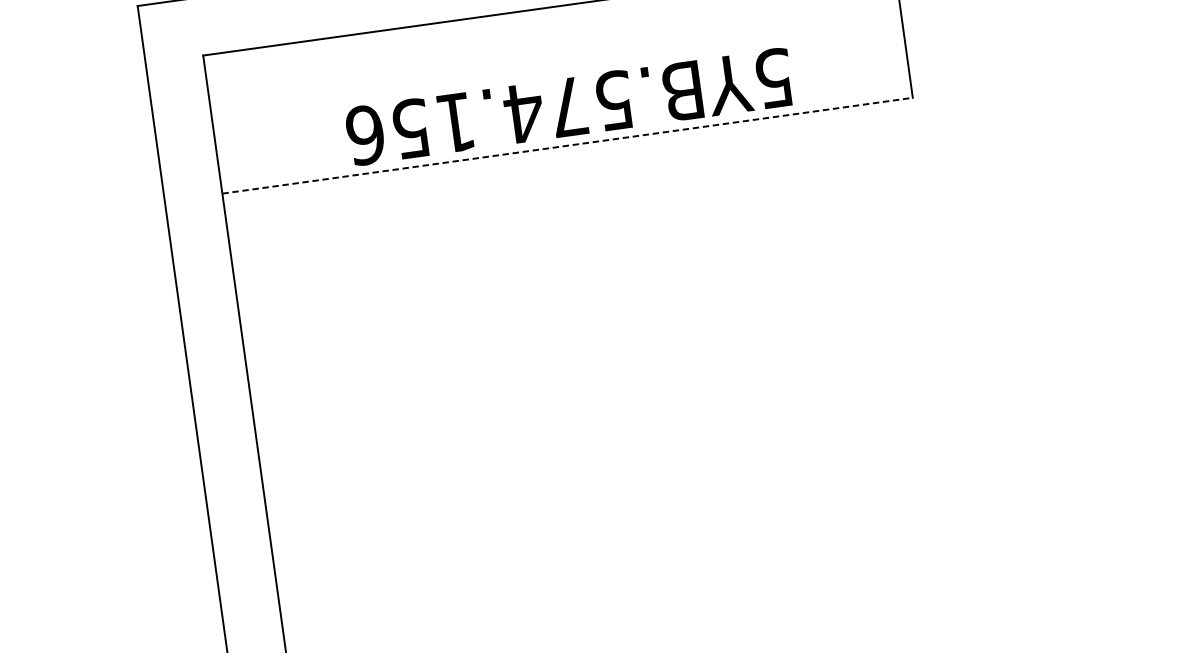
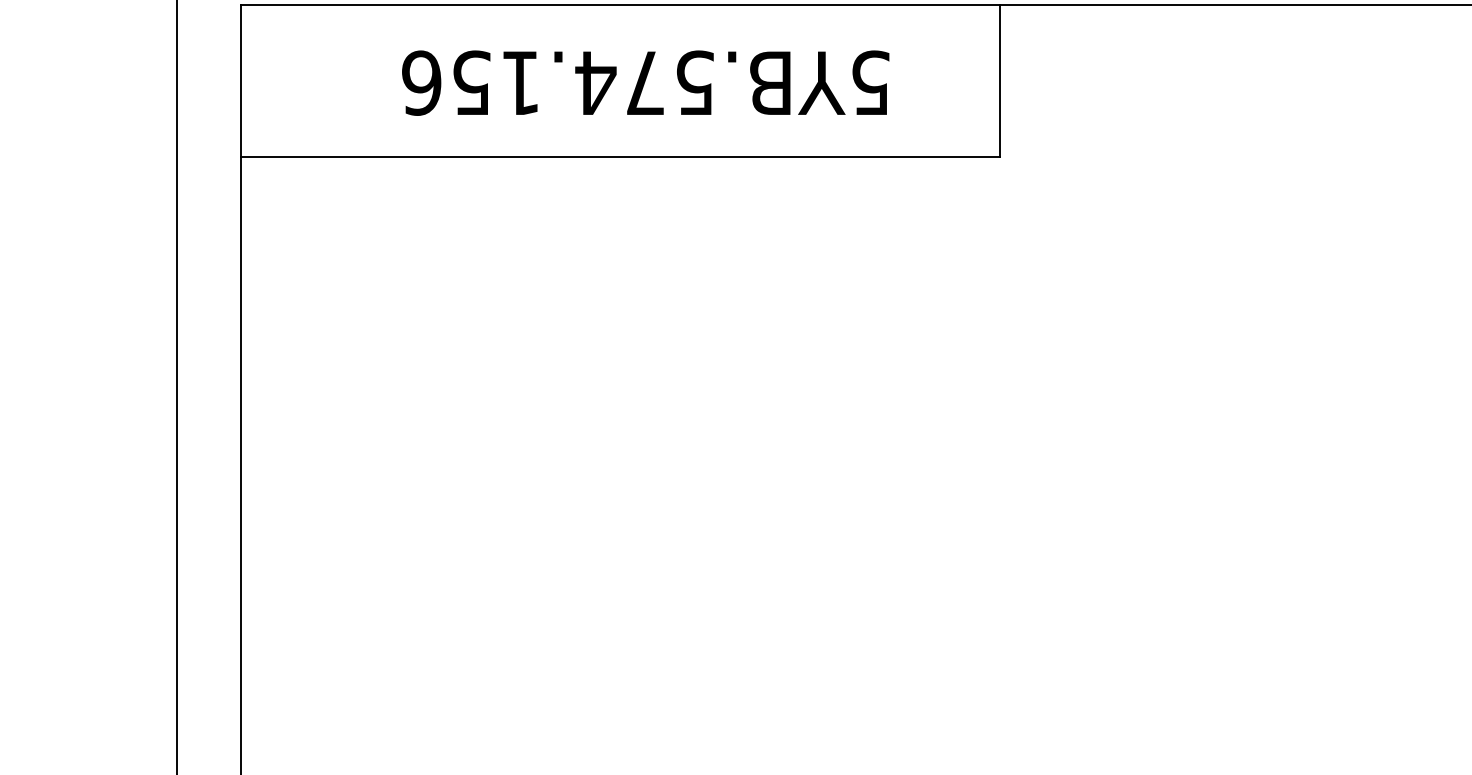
text: (569, 106) -> (645, 82), moved
line: (567, 145) -> (620, 156), dashed -> solid

